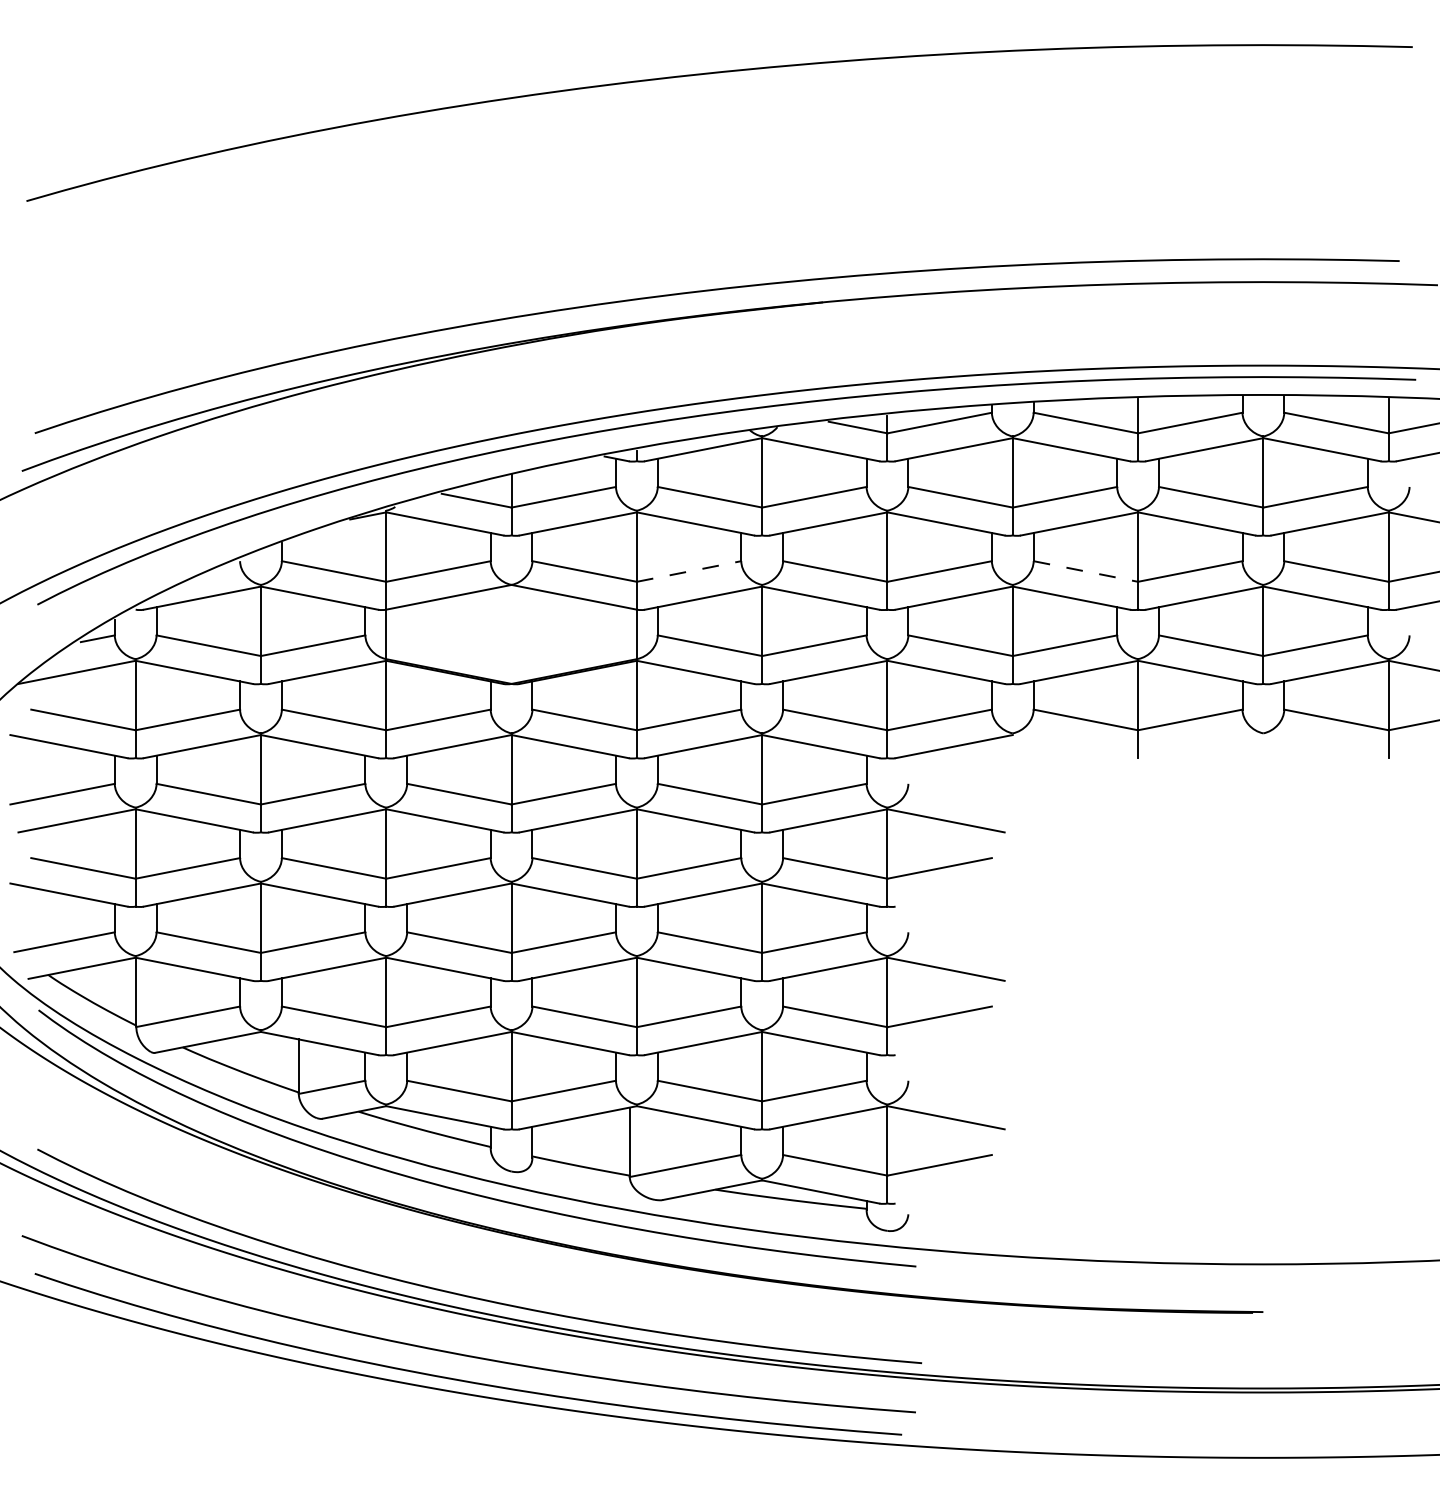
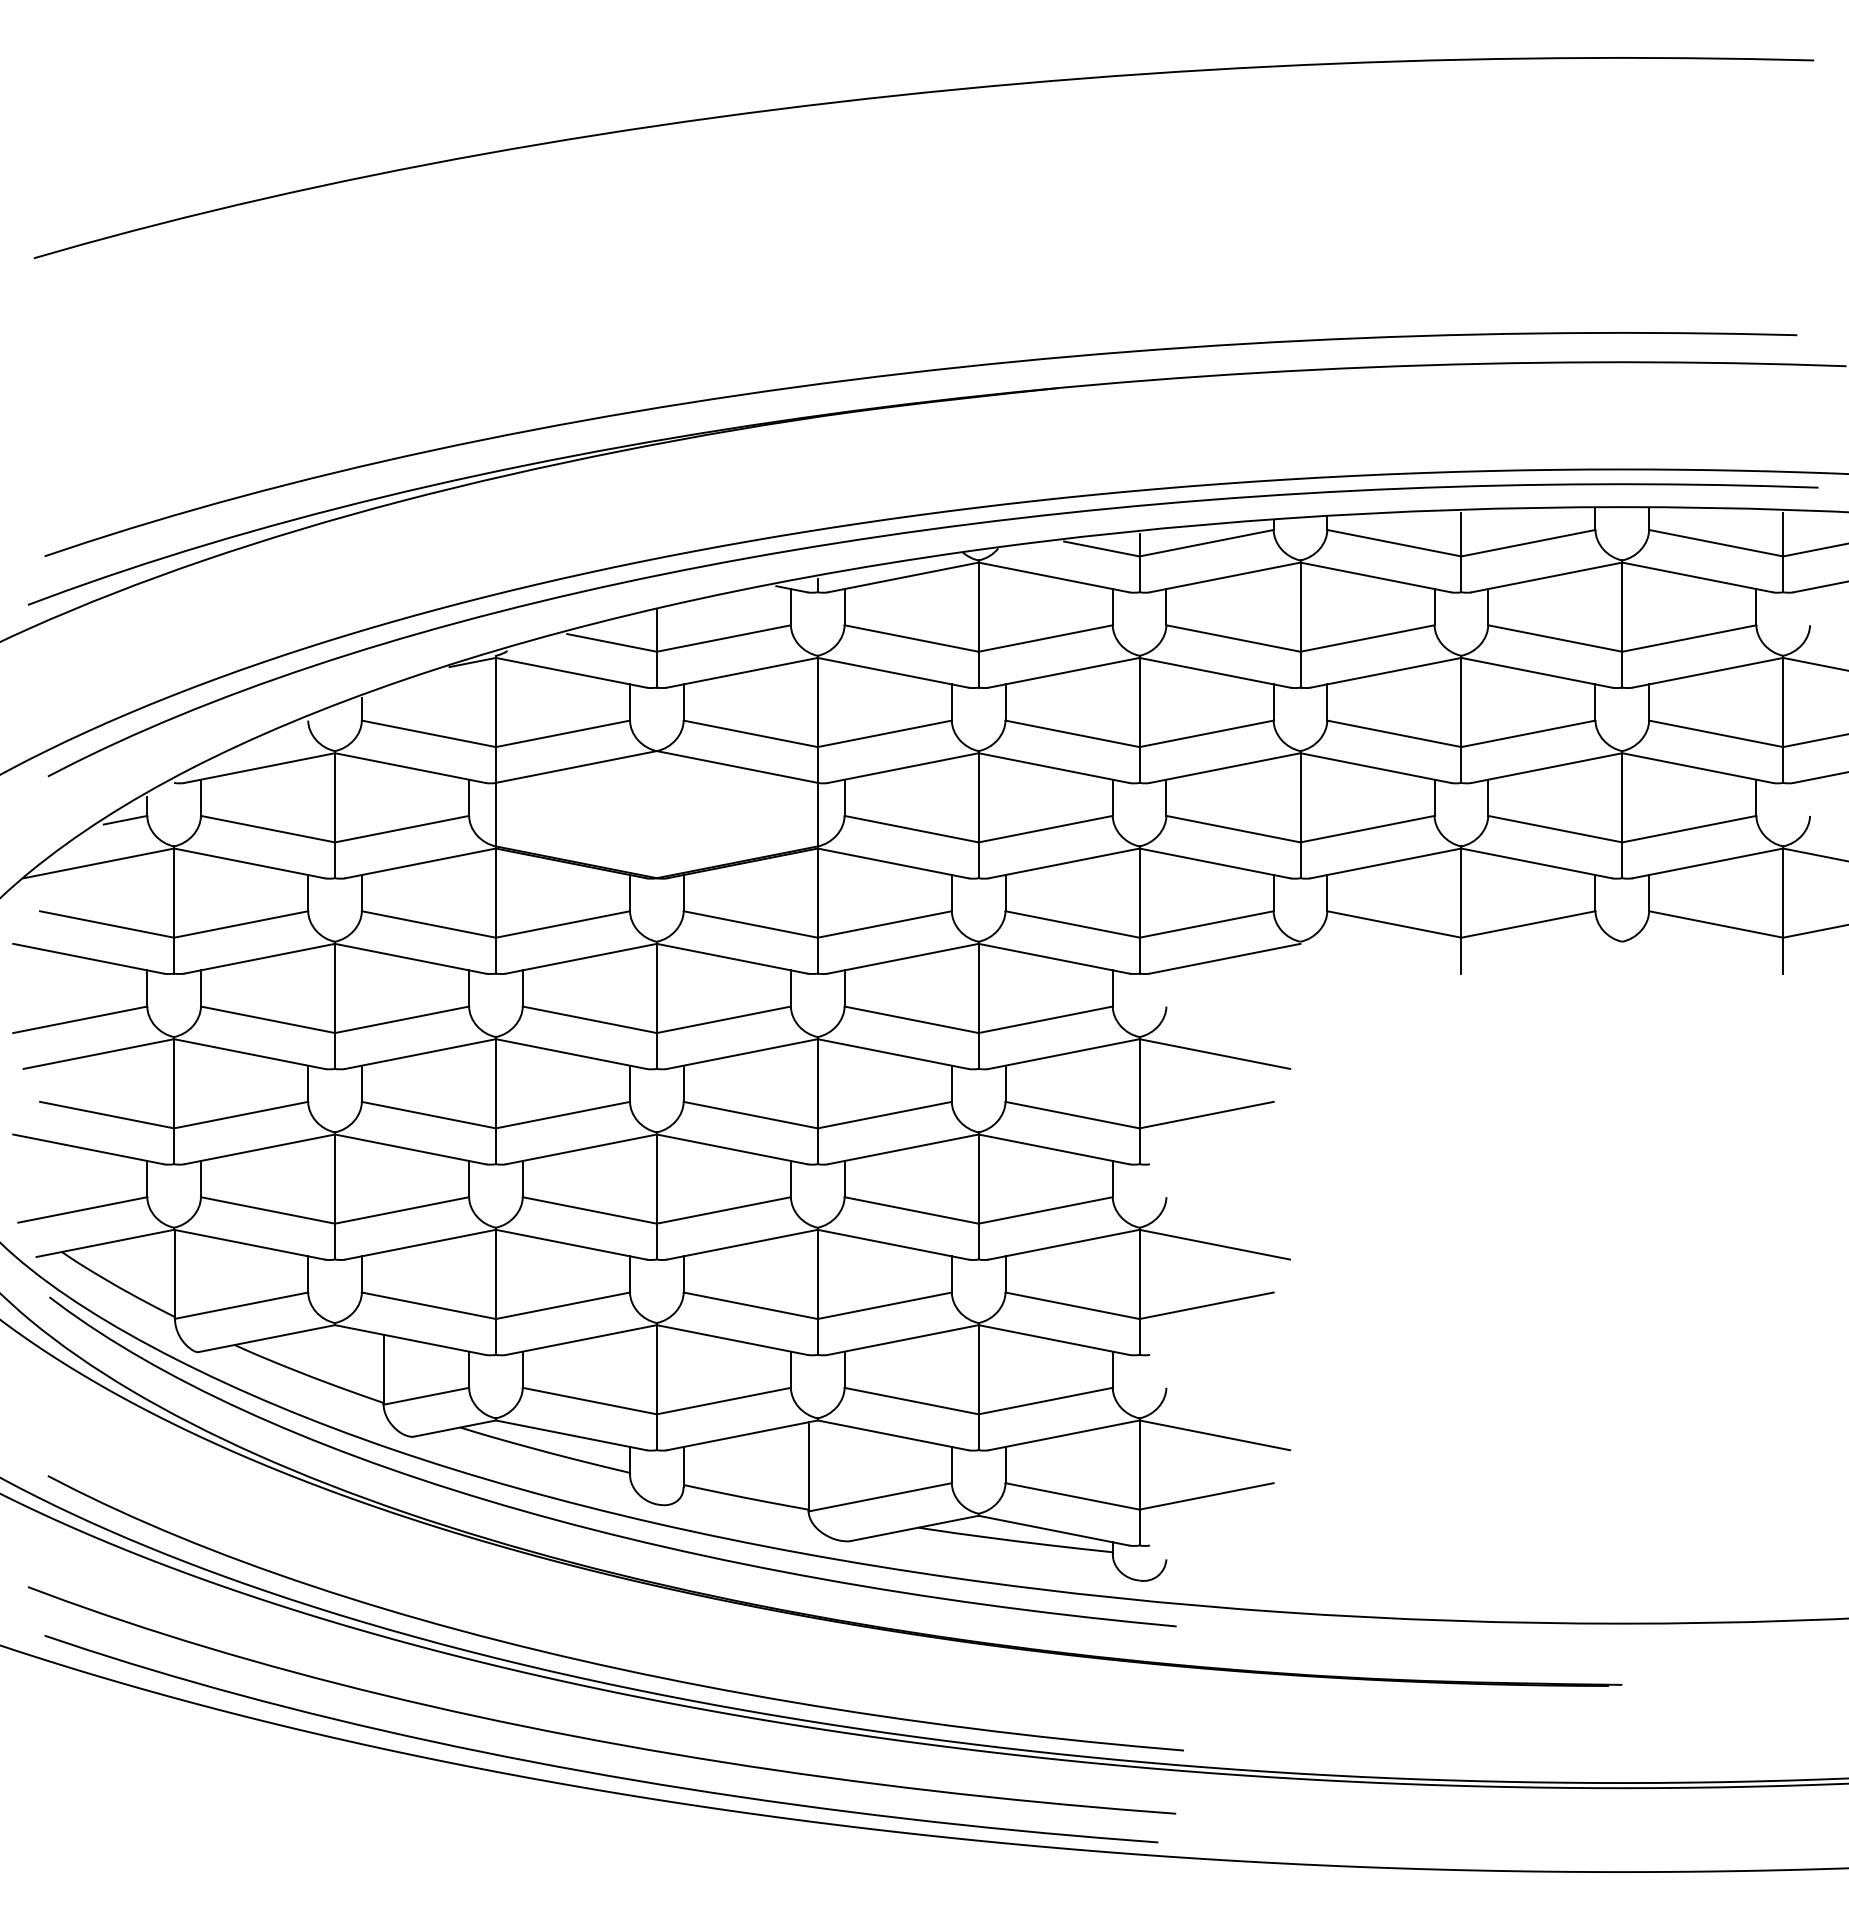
line: (689, 571) -> (885, 733), dashed -> solid
line: (1085, 571) -> (1394, 733), dashed -> solid

